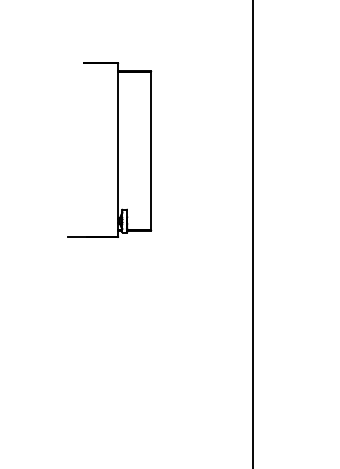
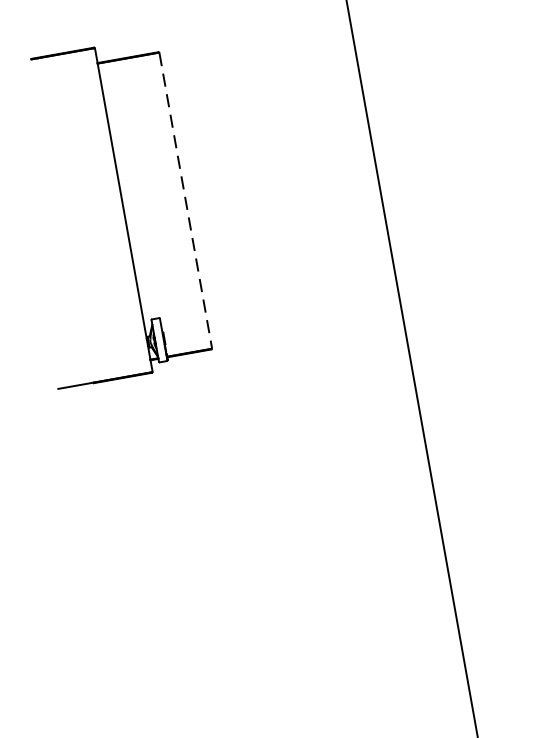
line: (151, 151) -> (186, 201), solid -> dashed

